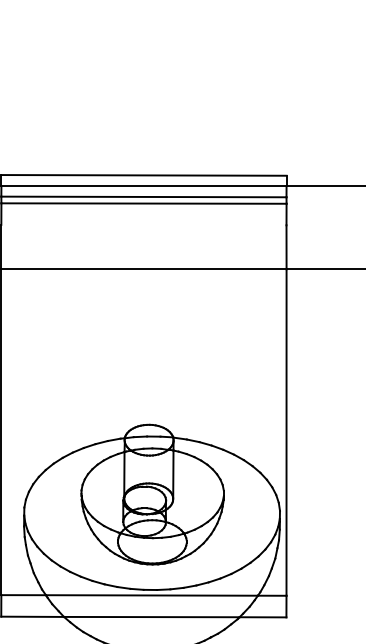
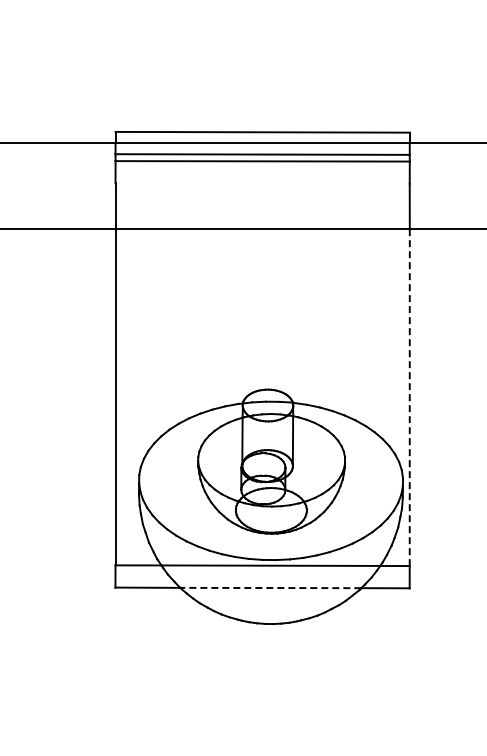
line: (286, 433) -> (409, 398), solid -> dashed
line: (151, 617) -> (270, 588), solid -> dashed

